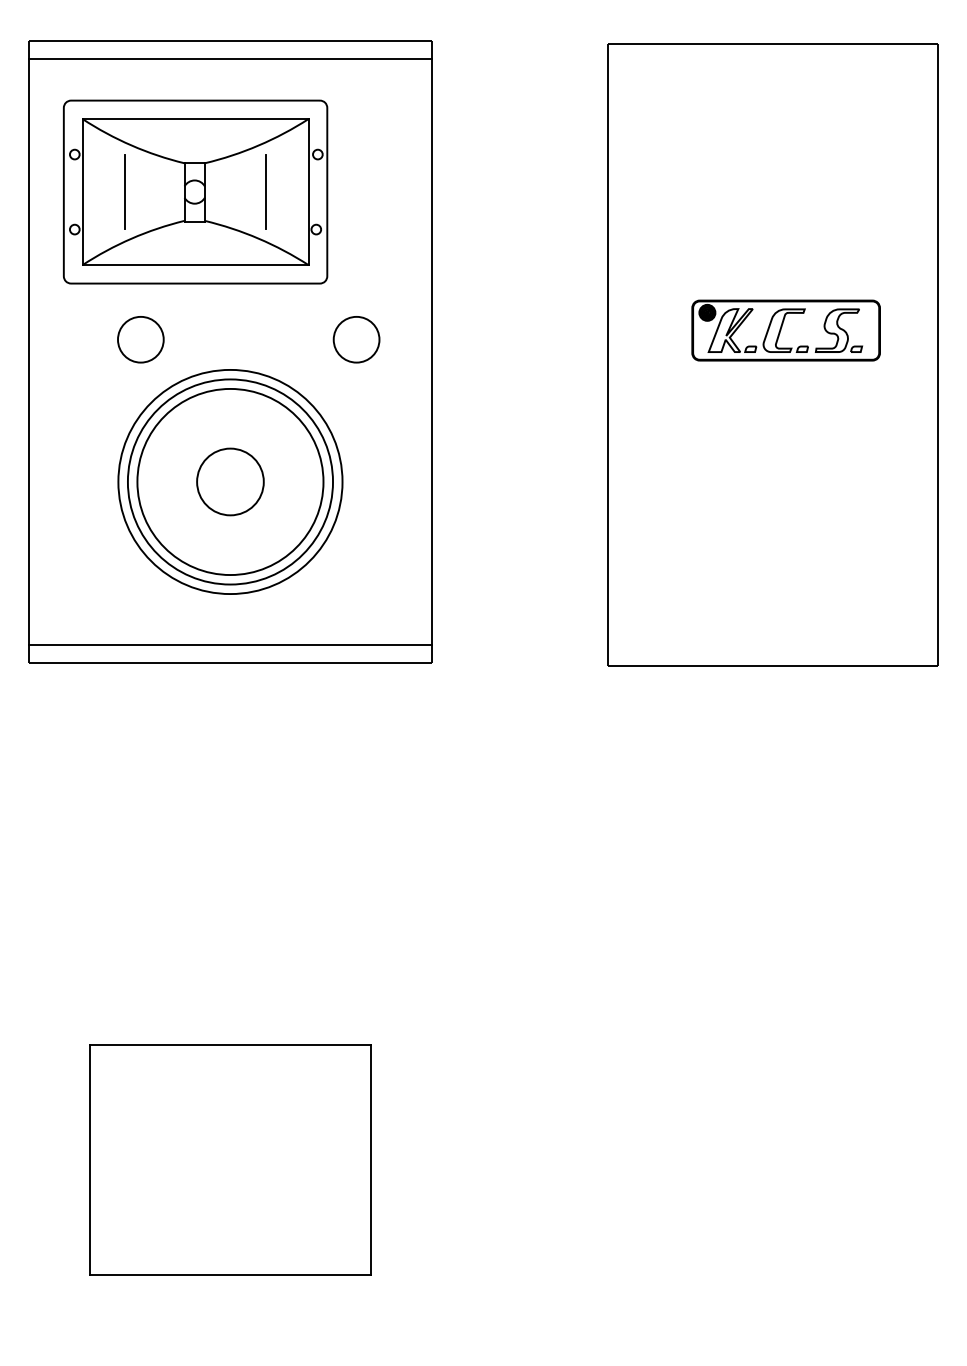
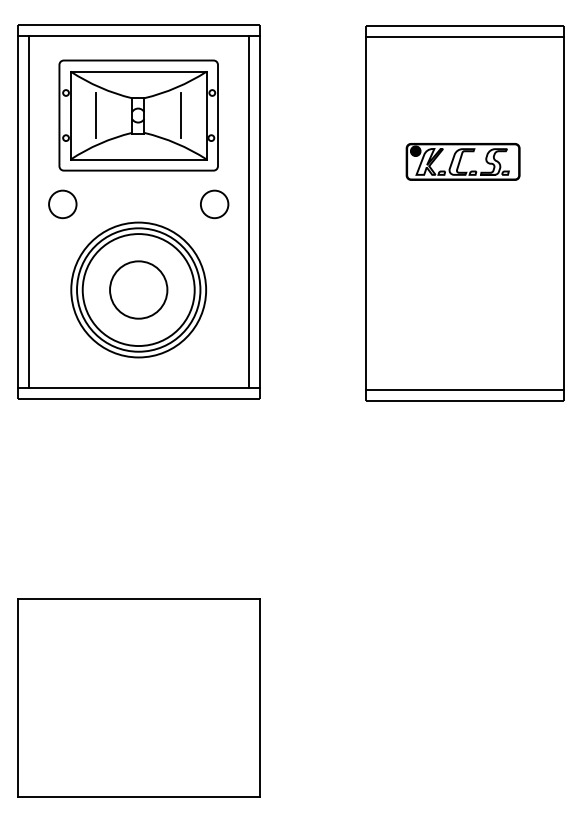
line: (773, 62) -> (465, 37), added
part: (195, 191) -> (138, 115), moved
part: (785, 329) -> (462, 161), moved
circle: (140, 339) -> (62, 204), moved
line: (47, 351) -> (28, 211), added
line: (412, 351) -> (248, 211), added
circle: (230, 481) -> (138, 289), size x1.43
line: (773, 647) -> (465, 389), added
part: (230, 1159) -> (138, 697), size x1.43

